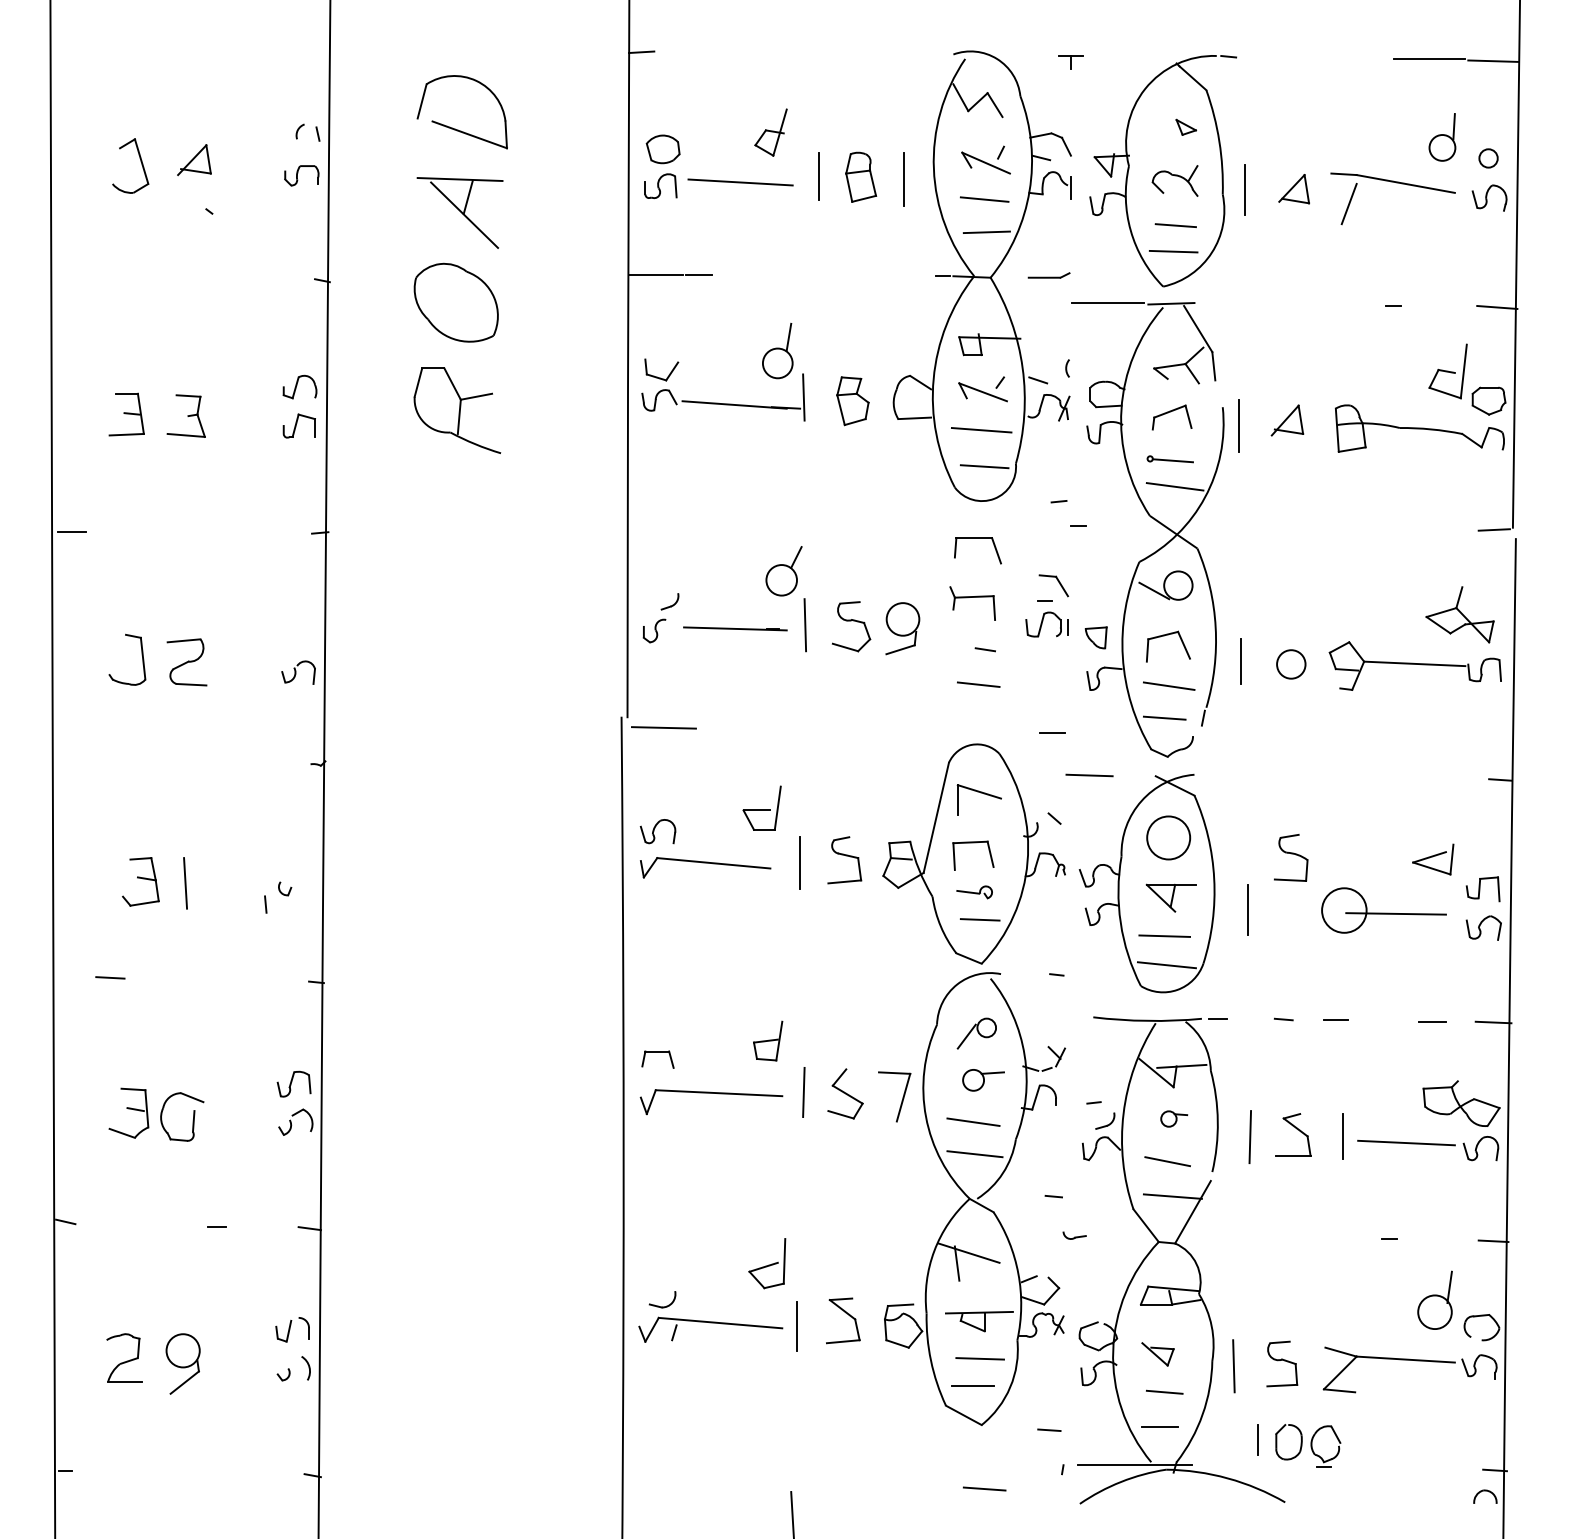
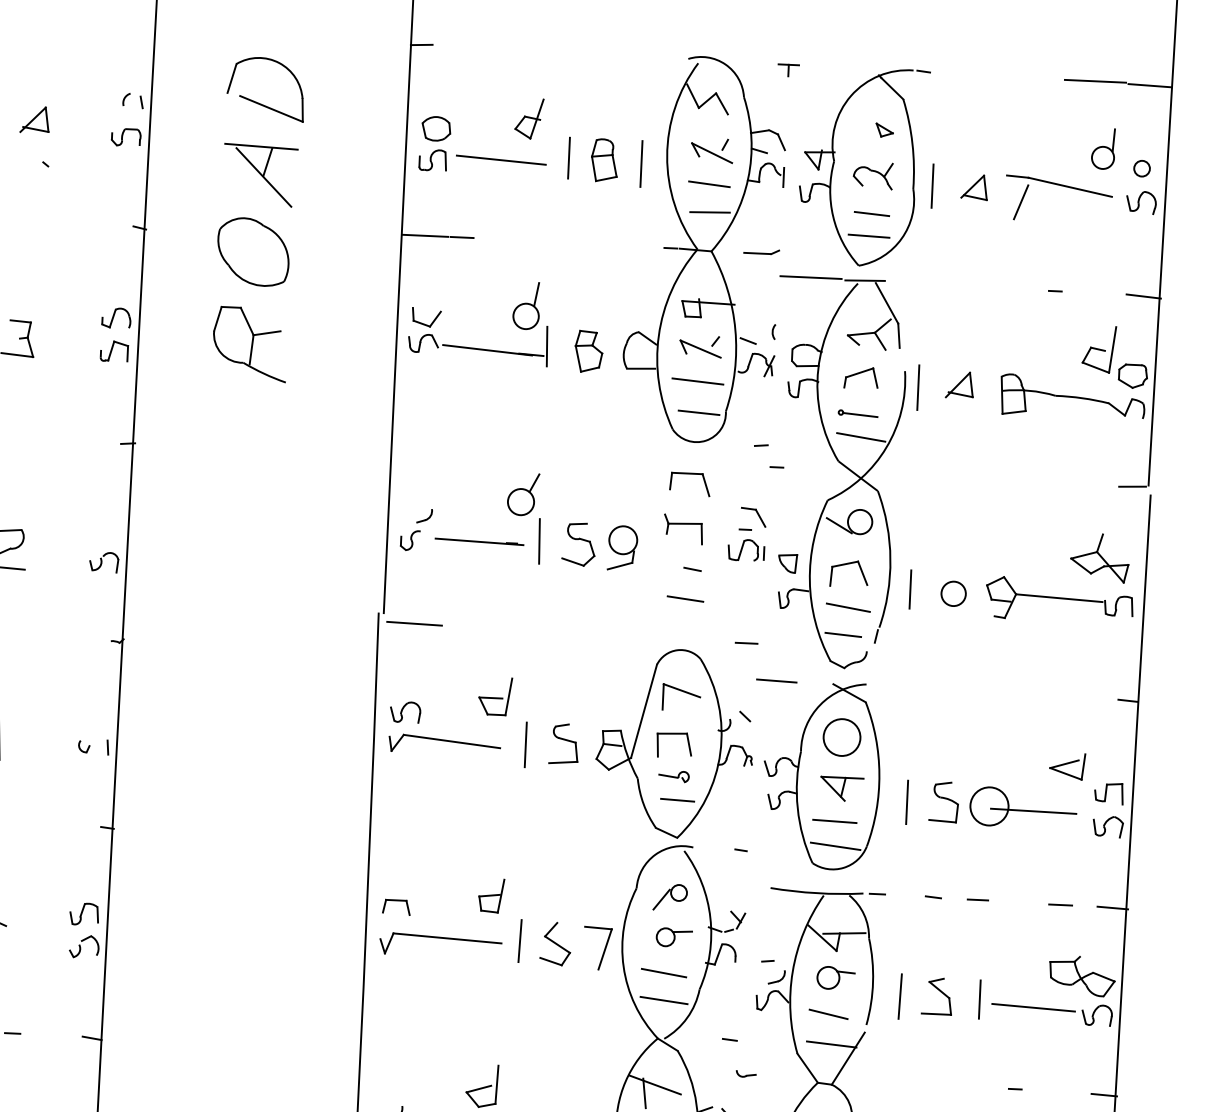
part: (1291, 857) -> (944, 801), moved
line: (265, 904) -> (107, 747), moved
part: (1173, 1118) -> (835, 977), size x1.67

